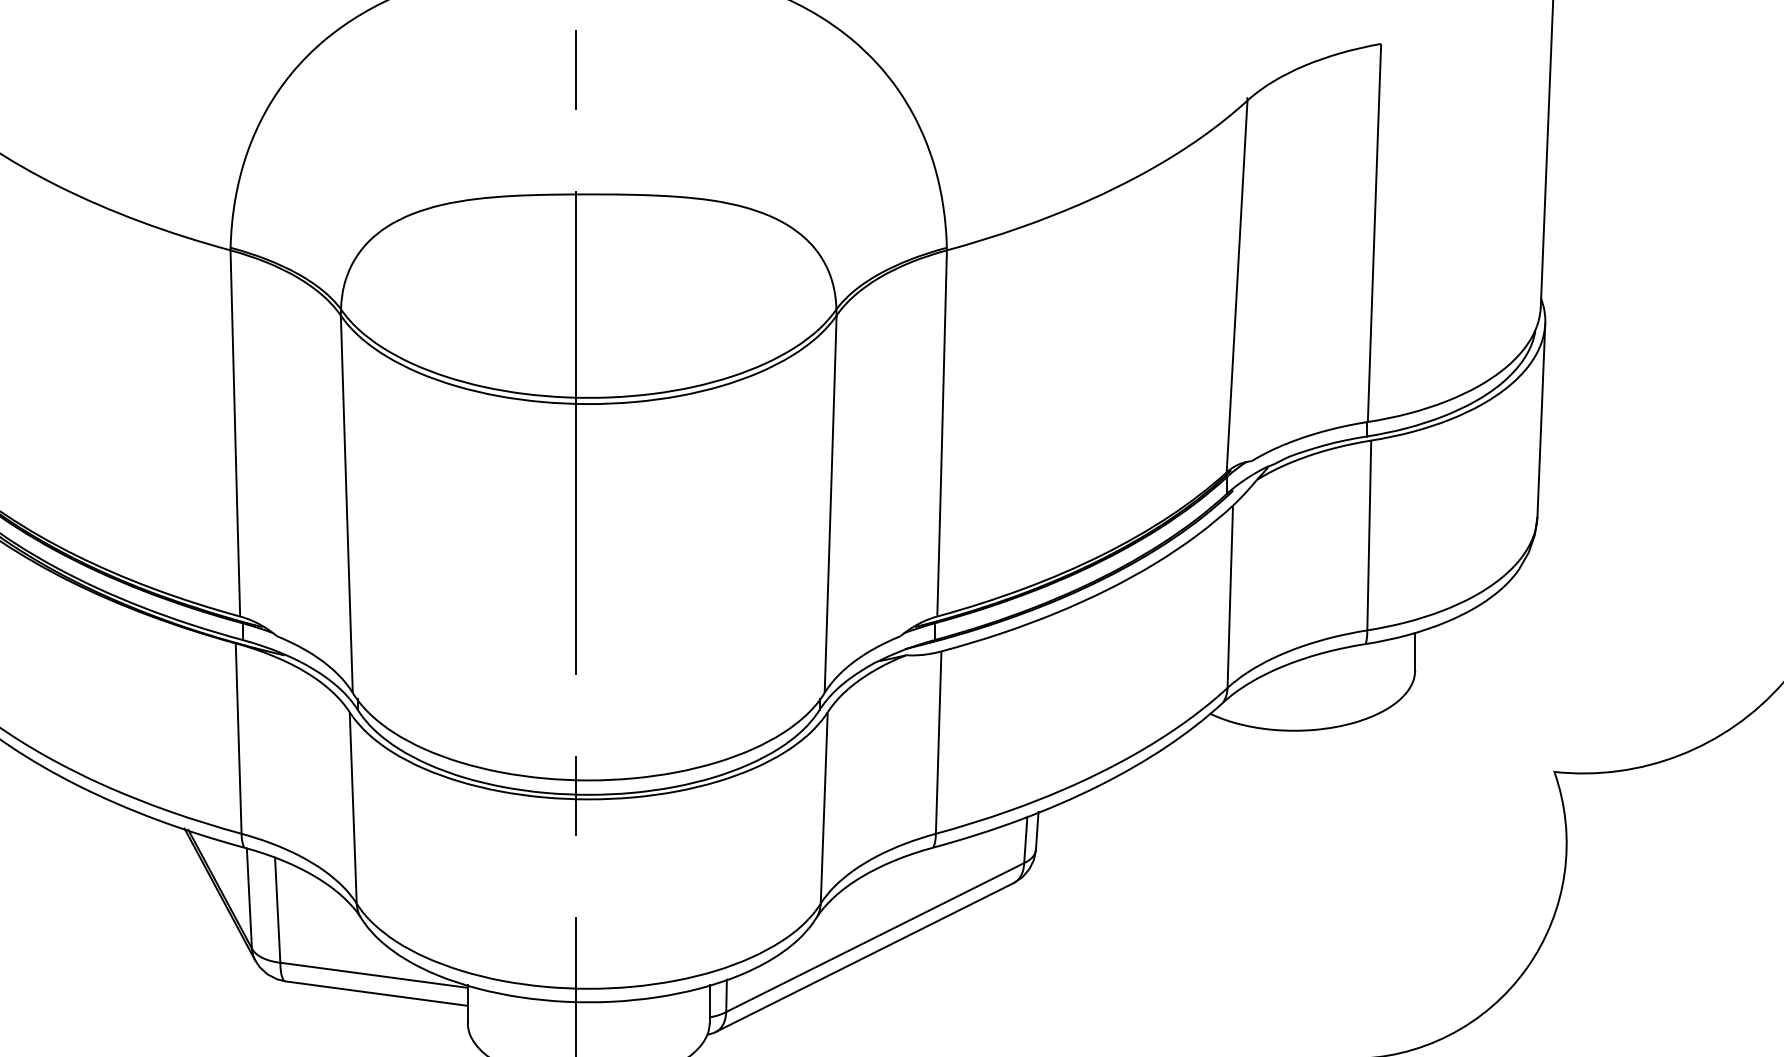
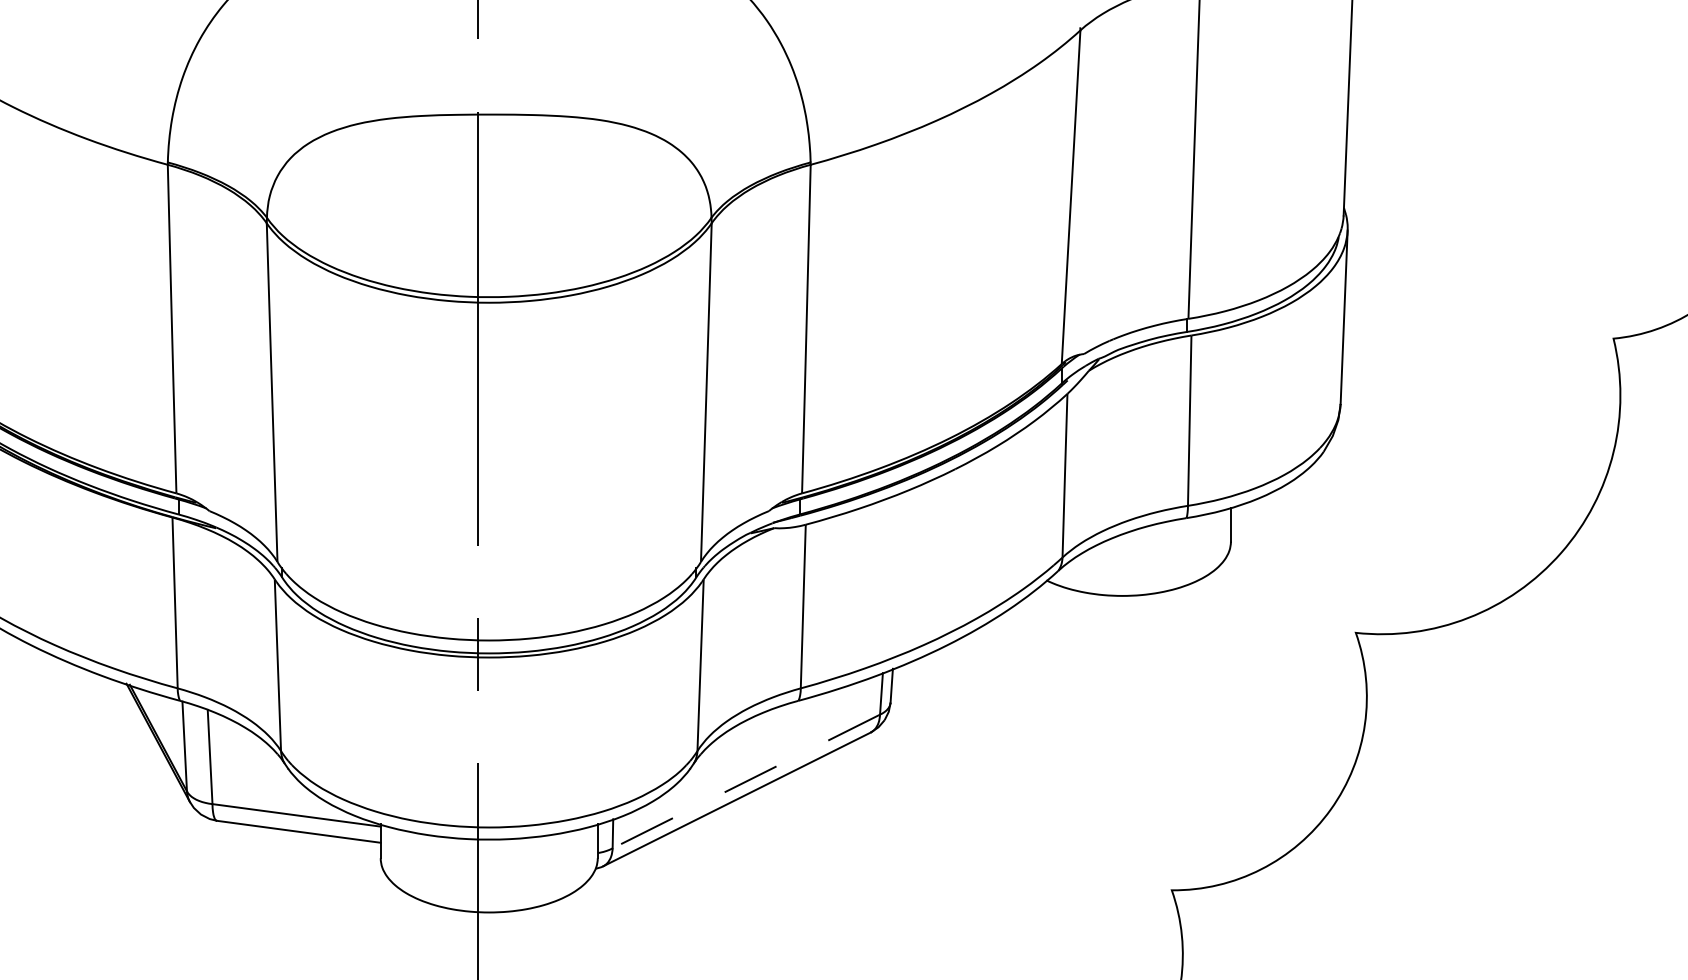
line: (874, 937) -> (745, 781), solid -> dashed

